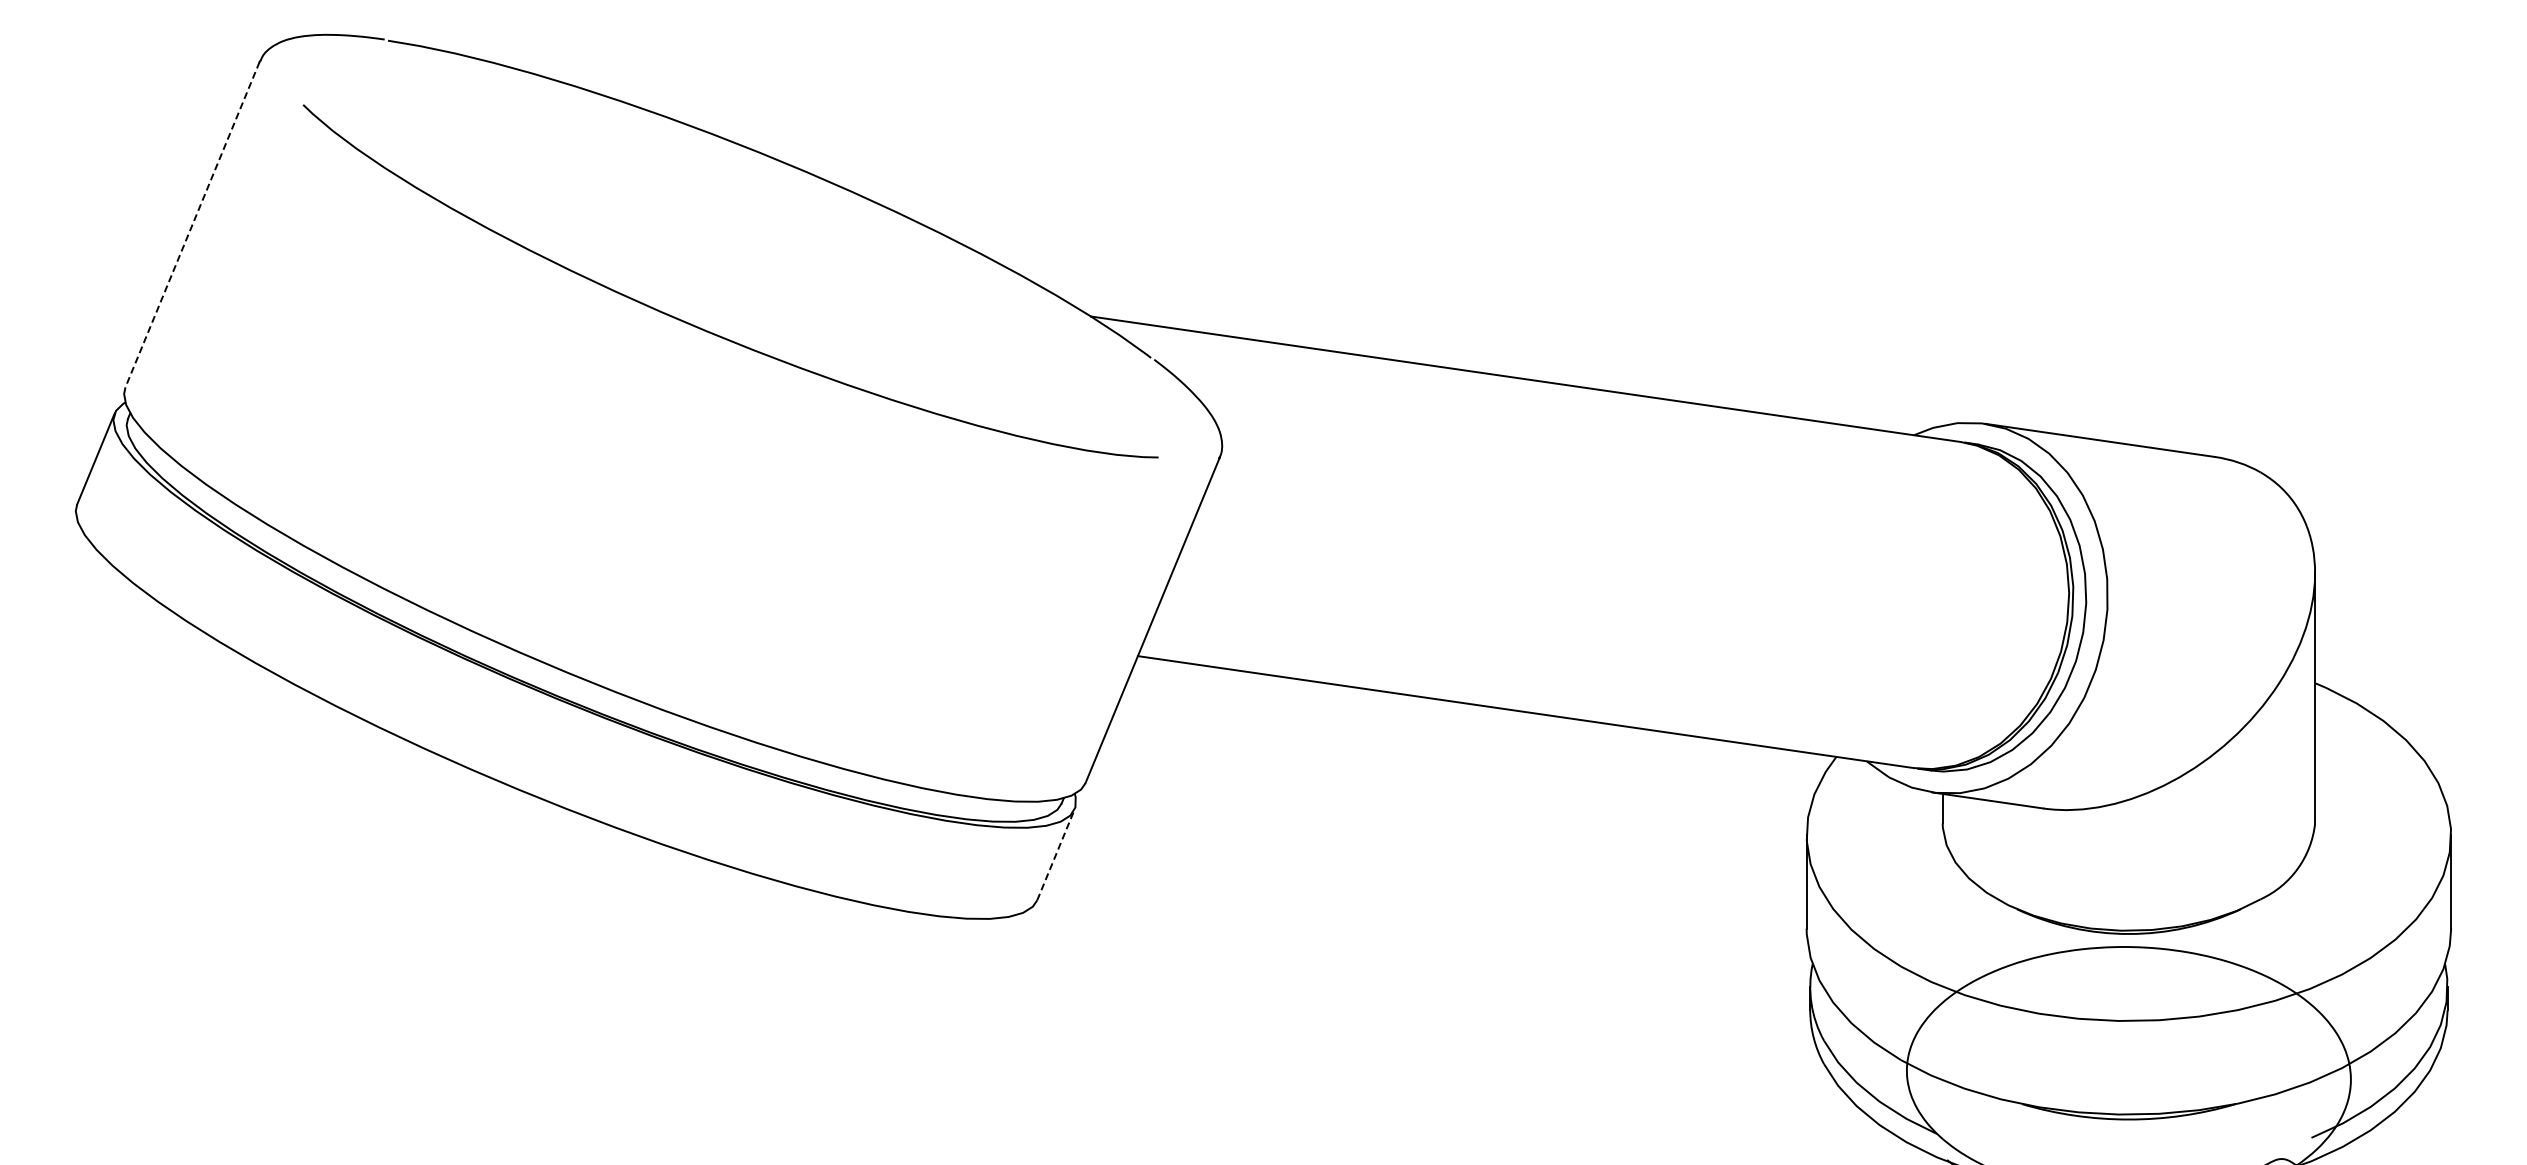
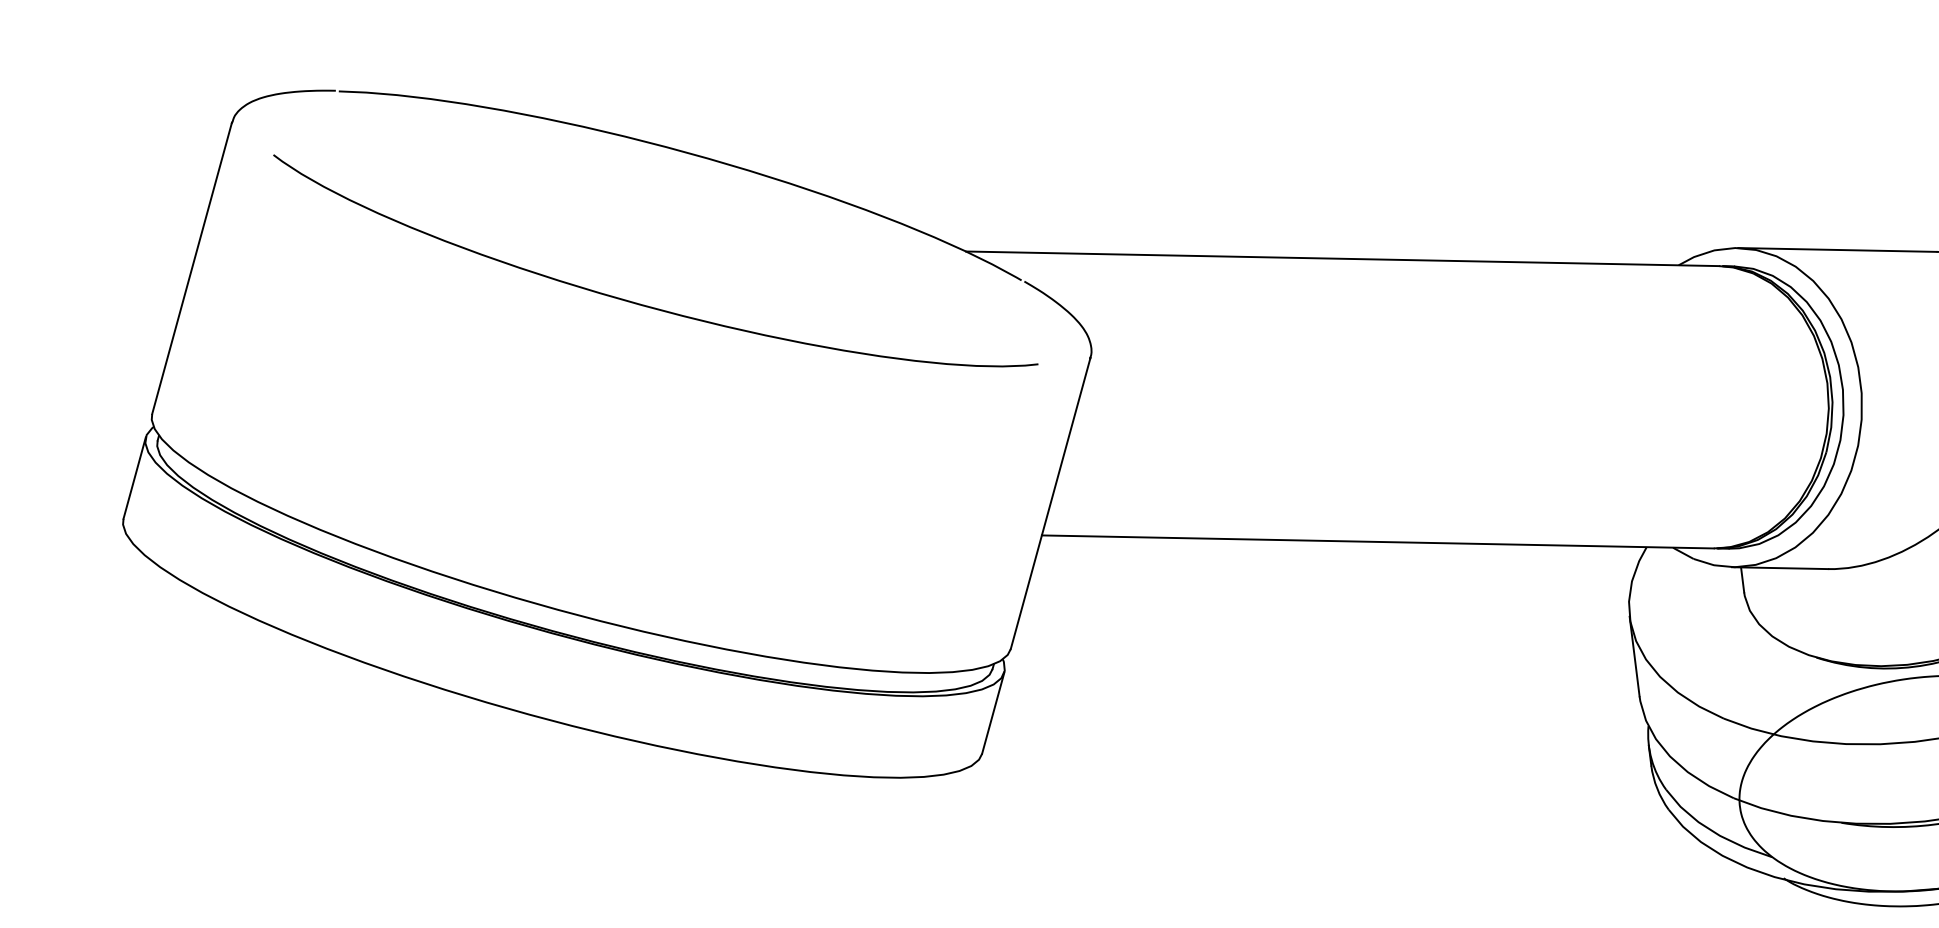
line: (192, 225) -> (192, 269), dashed -> solid
line: (1056, 854) -> (993, 712), dashed -> solid

